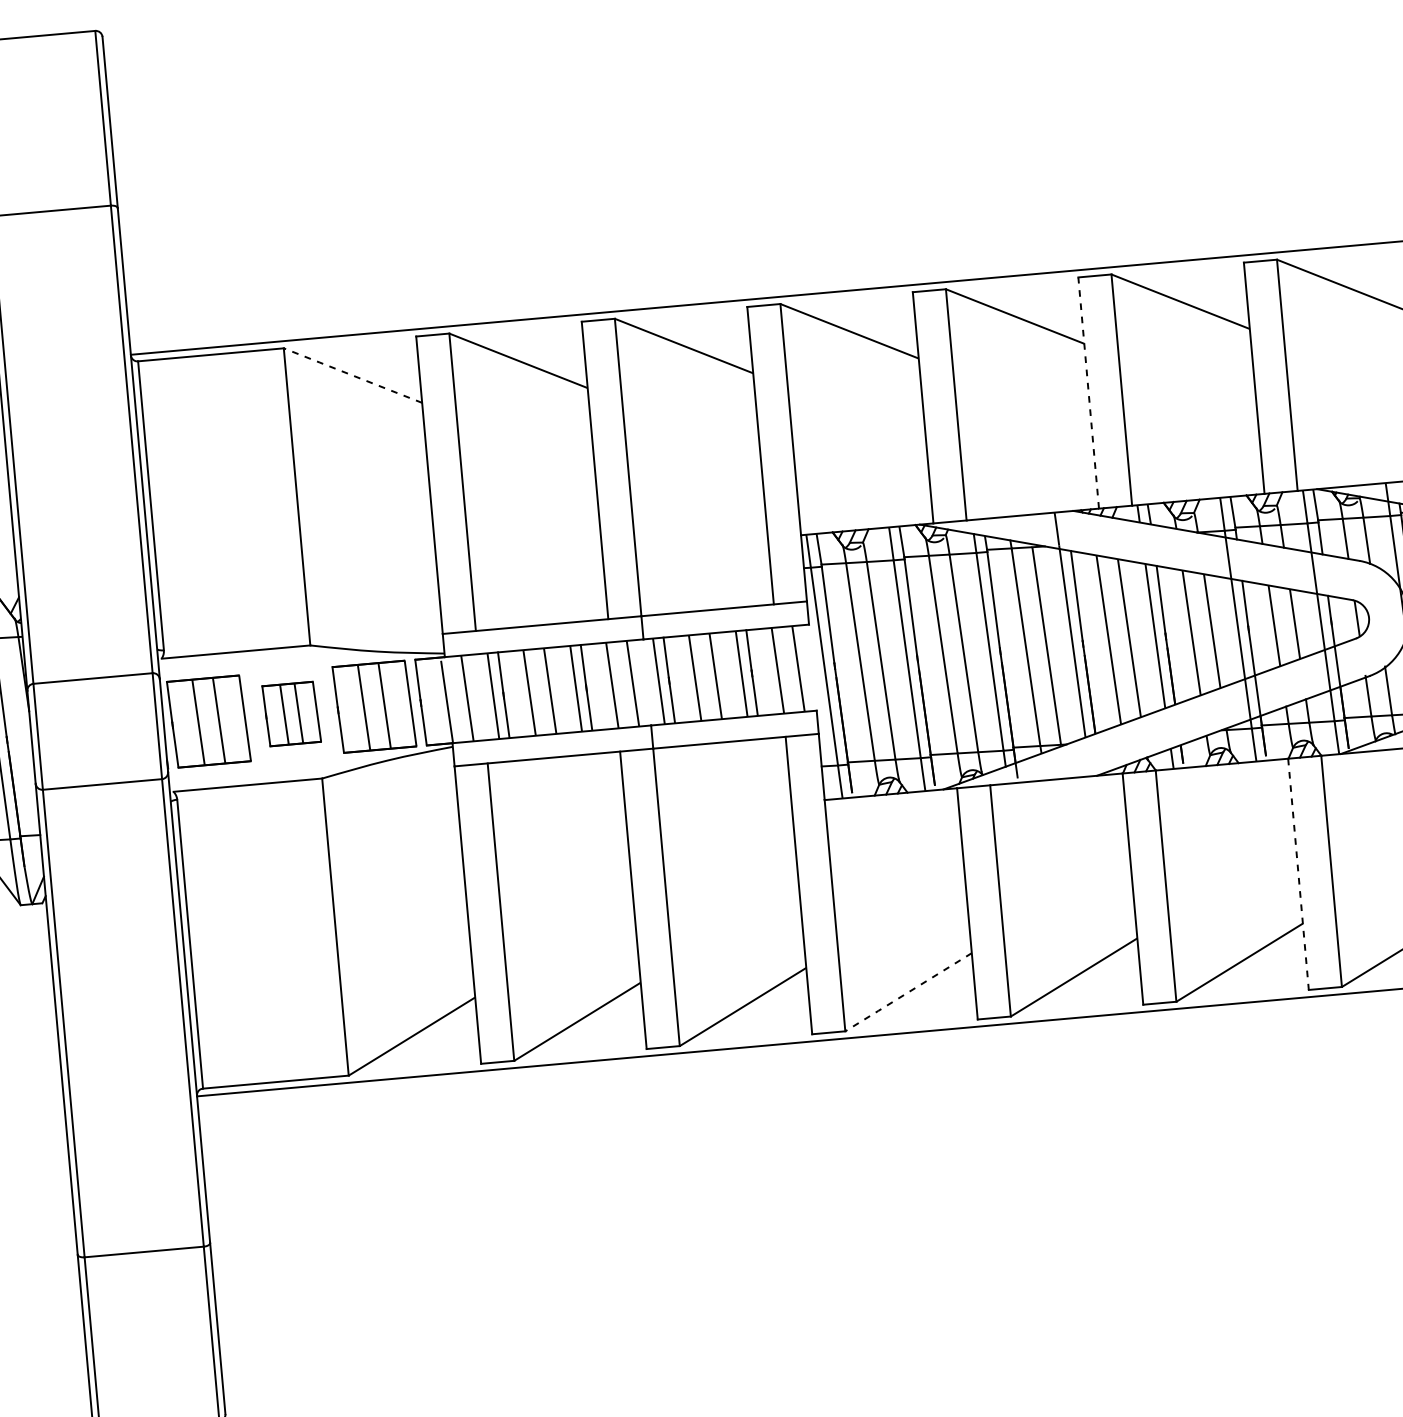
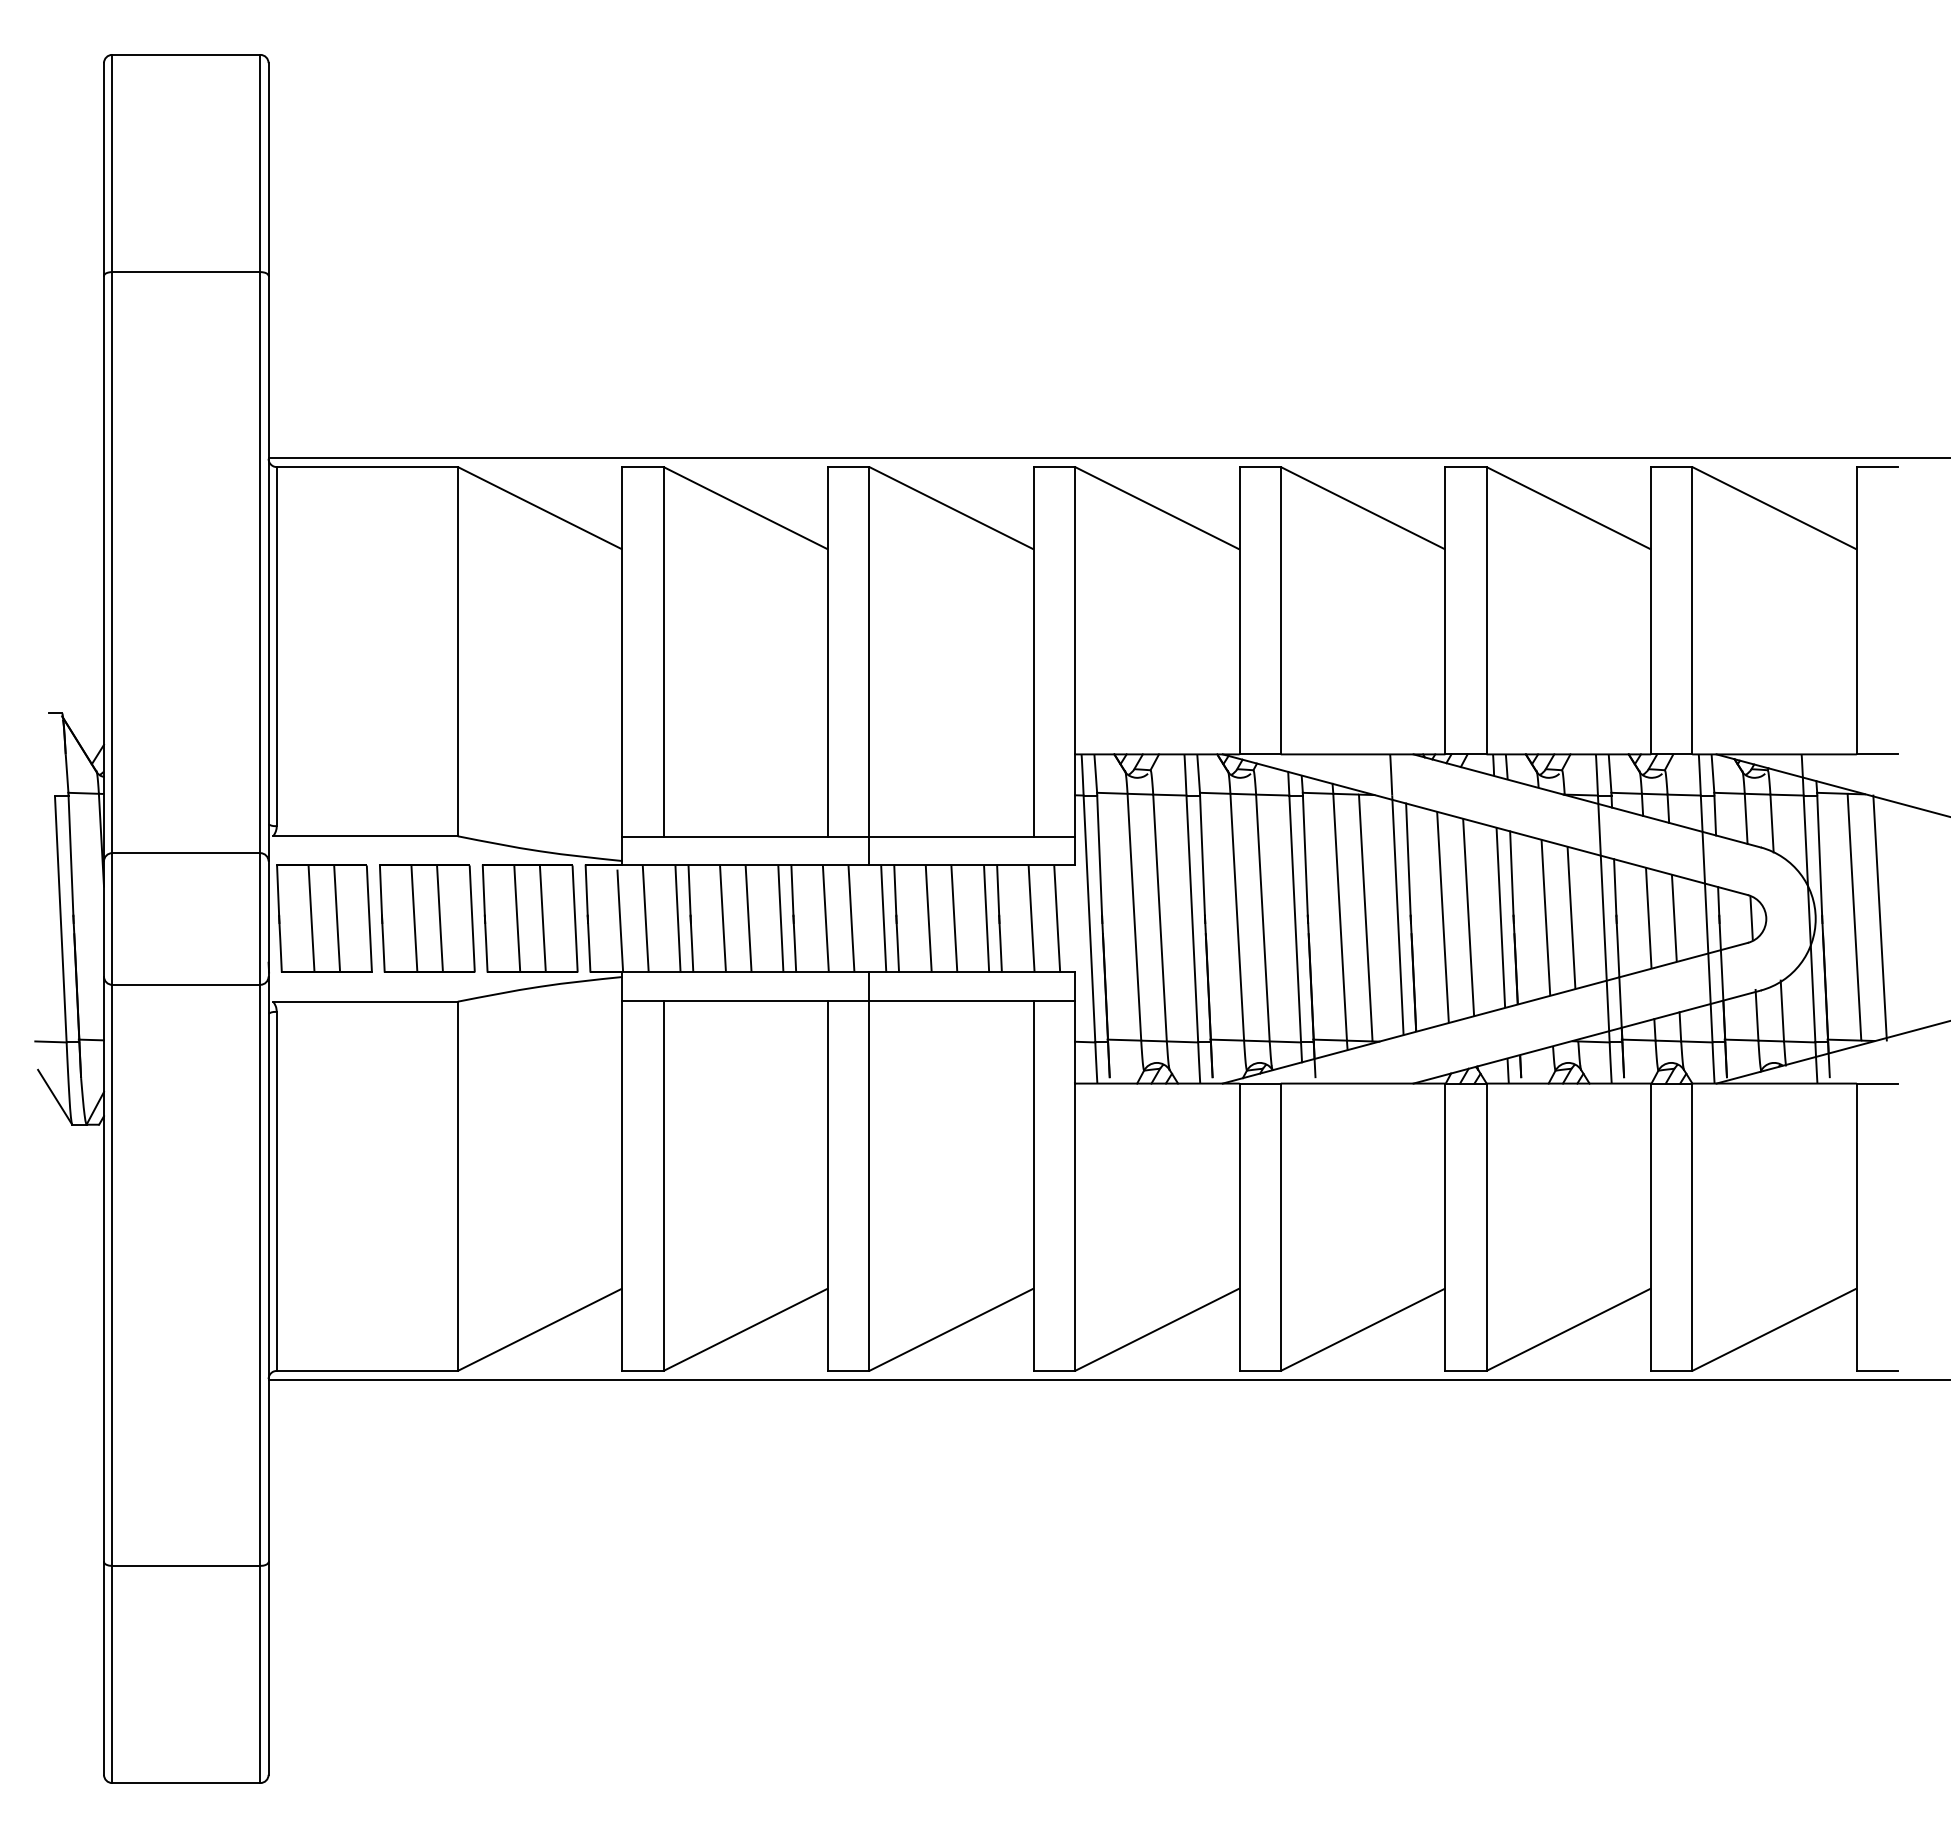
line: (352, 375) -> (539, 507), dashed -> solid
line: (1088, 392) -> (1445, 610), dashed -> solid
part: (291, 713) -> (427, 918), size x1.43
line: (1298, 874) -> (1651, 1227), dashed -> solid
line: (907, 992) -> (1156, 1330), dashed -> solid

